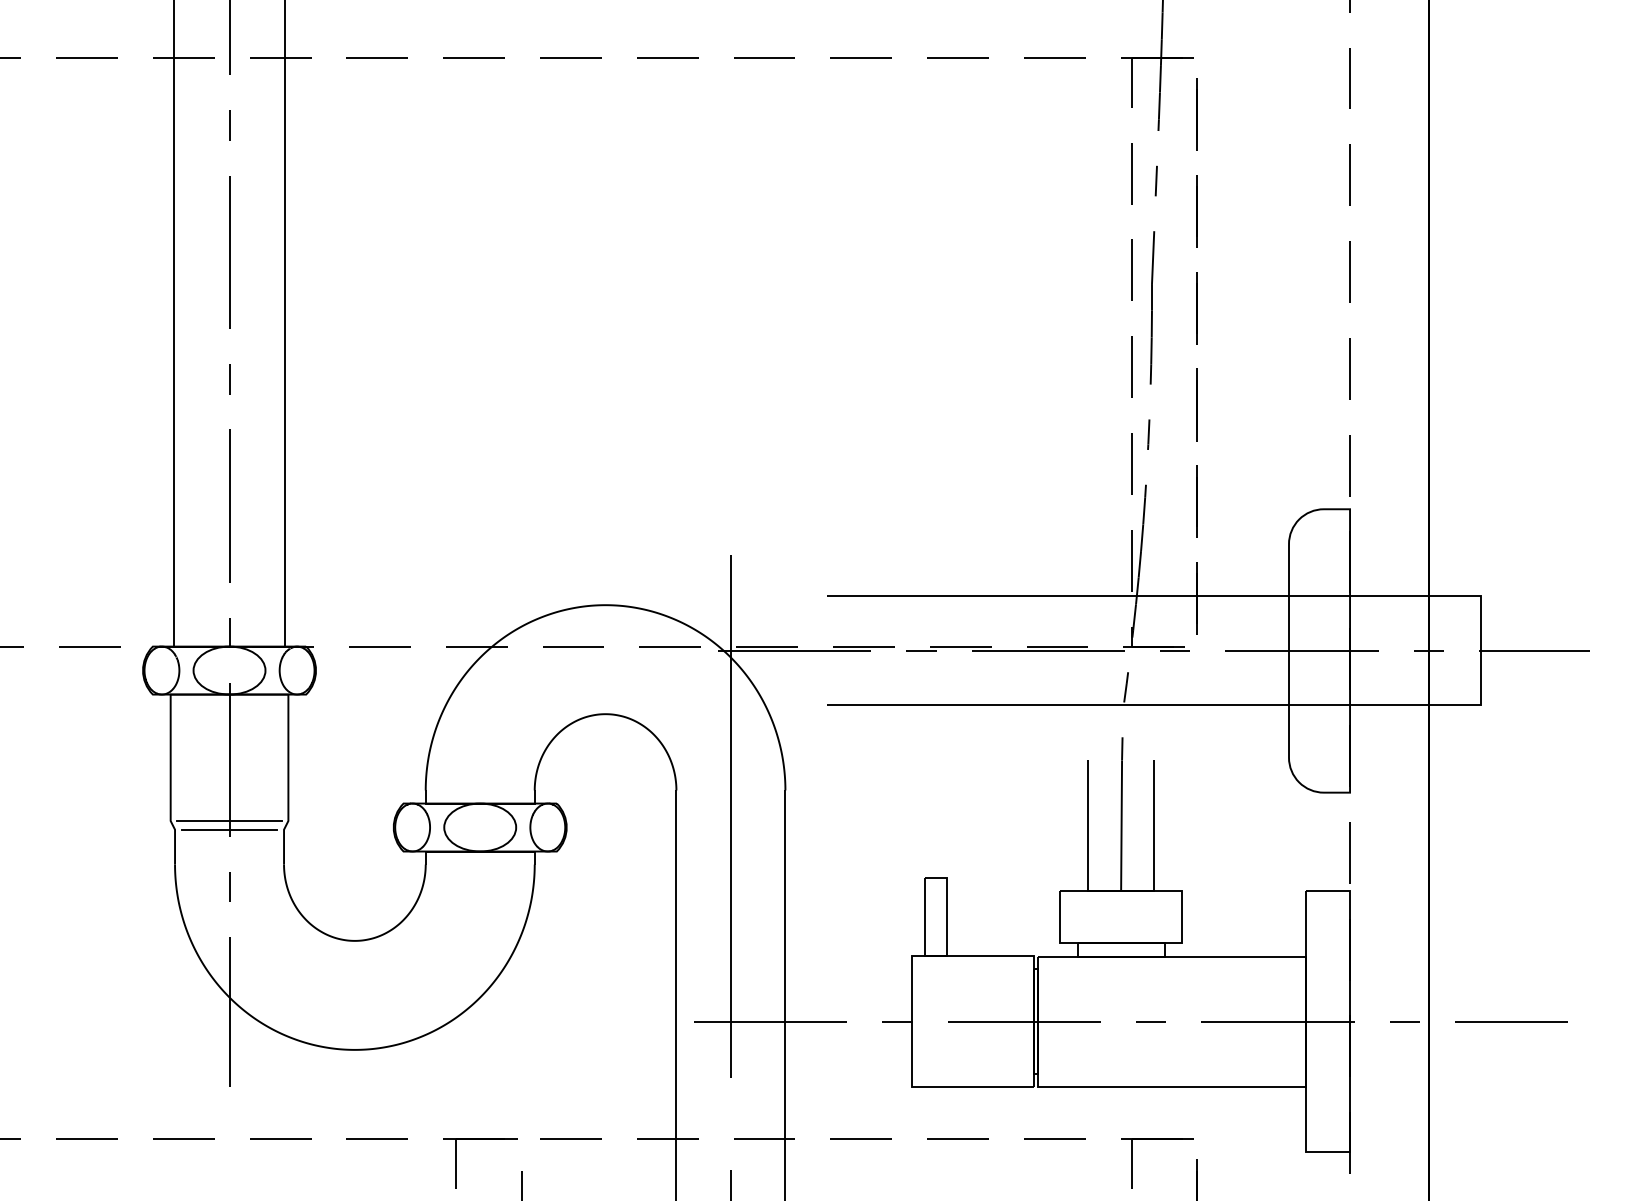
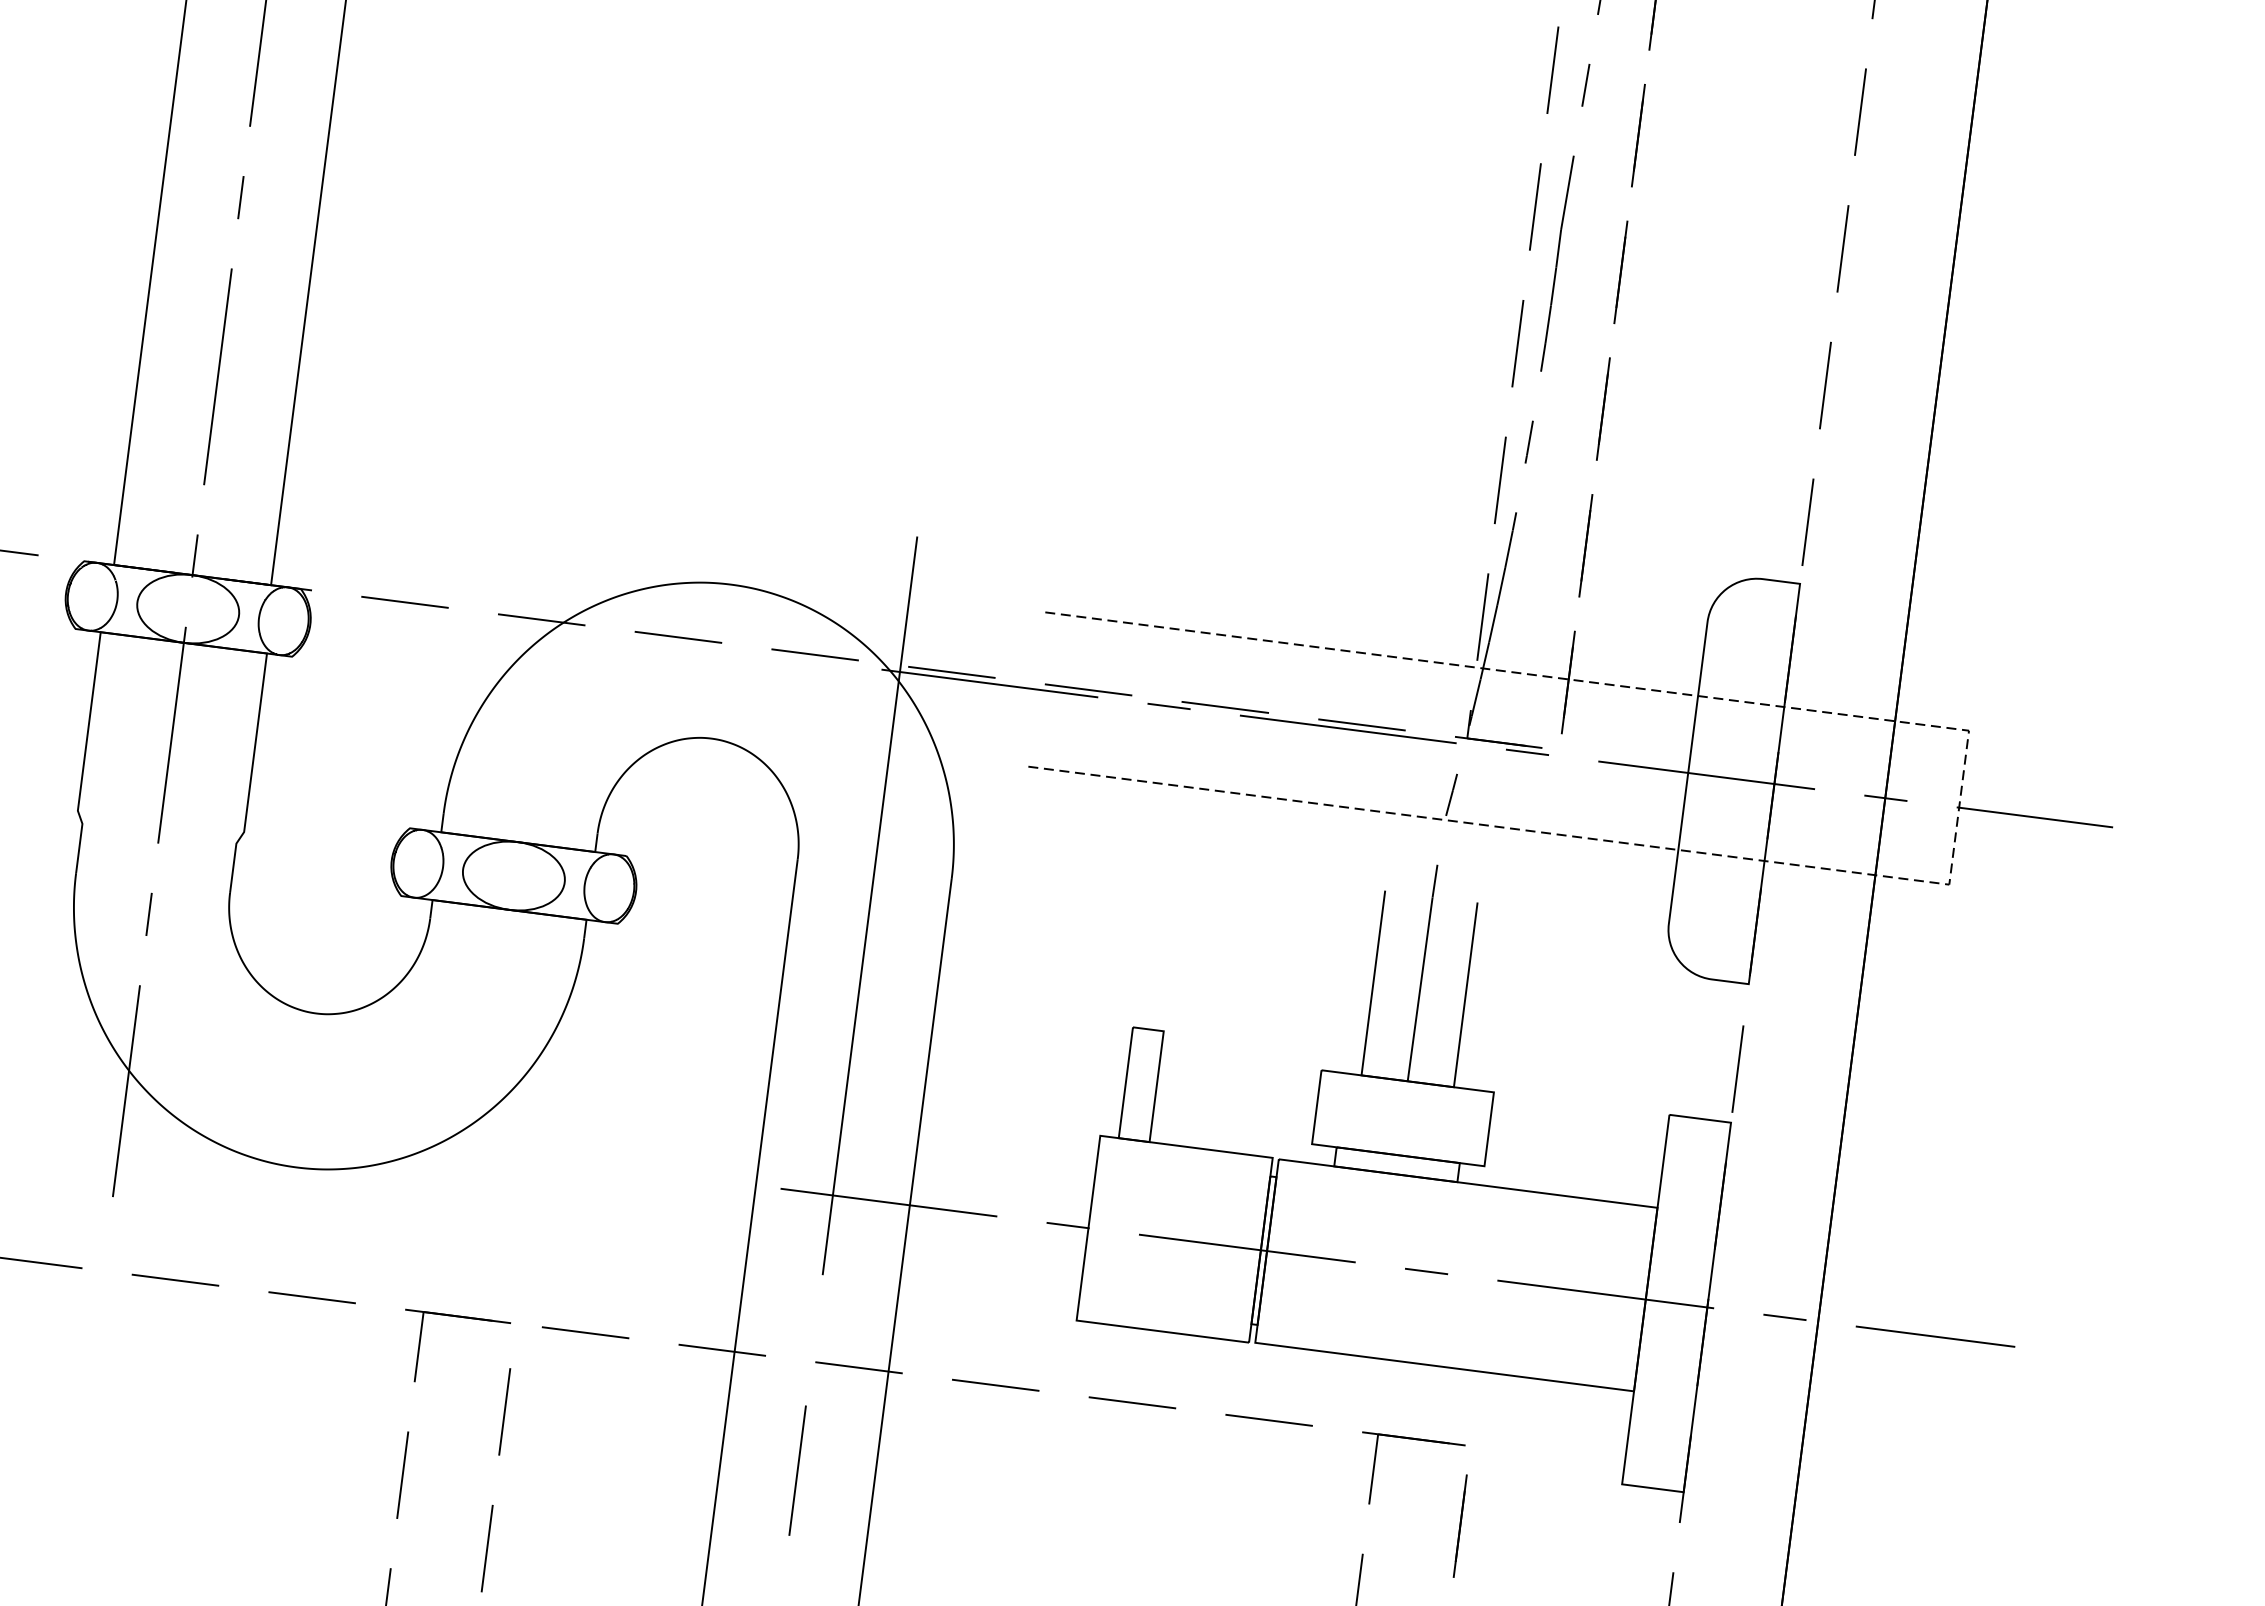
line: (1480, 651) -> (1958, 808), solid -> dashed
line: (229, 821) -> (160, 822), removed
line: (229, 829) -> (159, 833), removed

